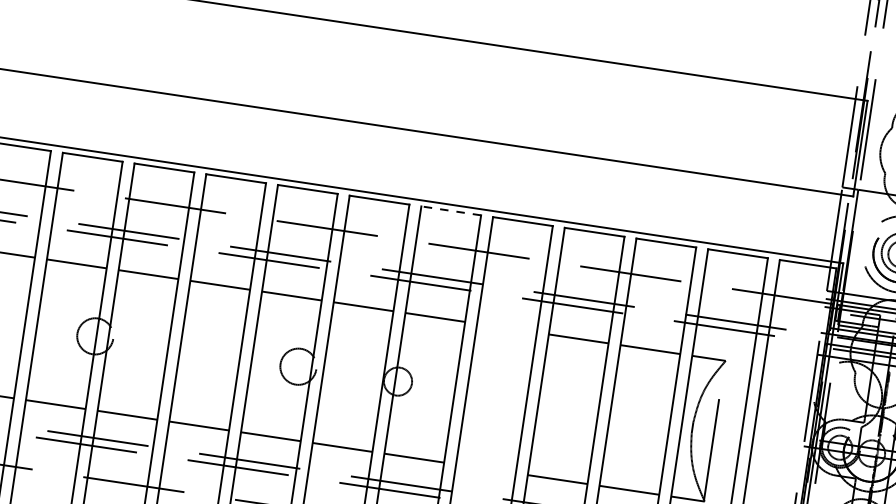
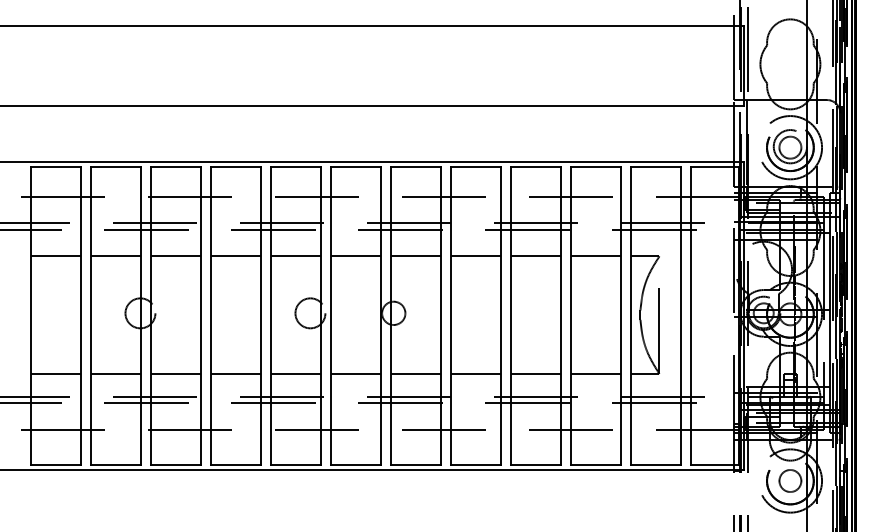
line: (451, 211) -> (416, 167), dashed -> solid
line: (507, 328) -> (476, 256), added
line: (485, 469) -> (476, 374), added

